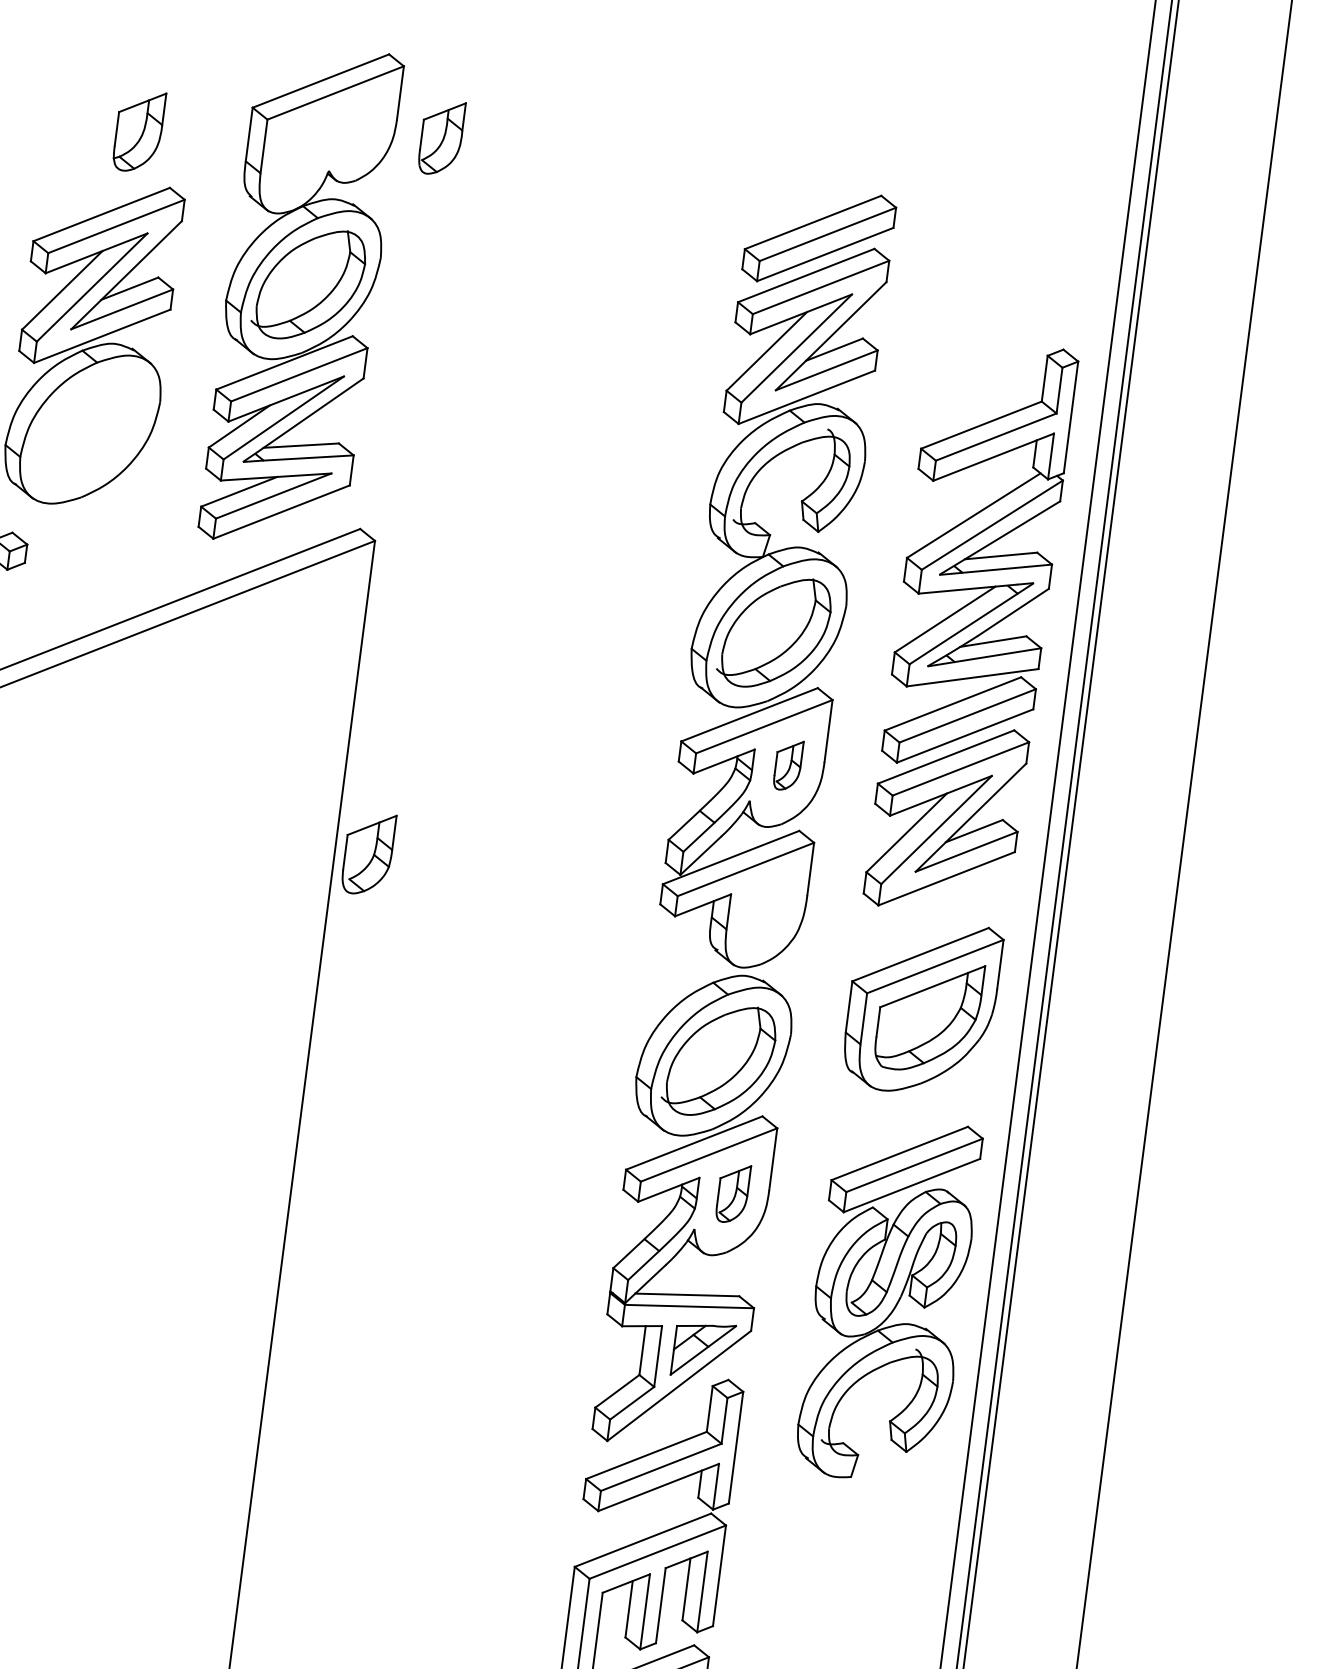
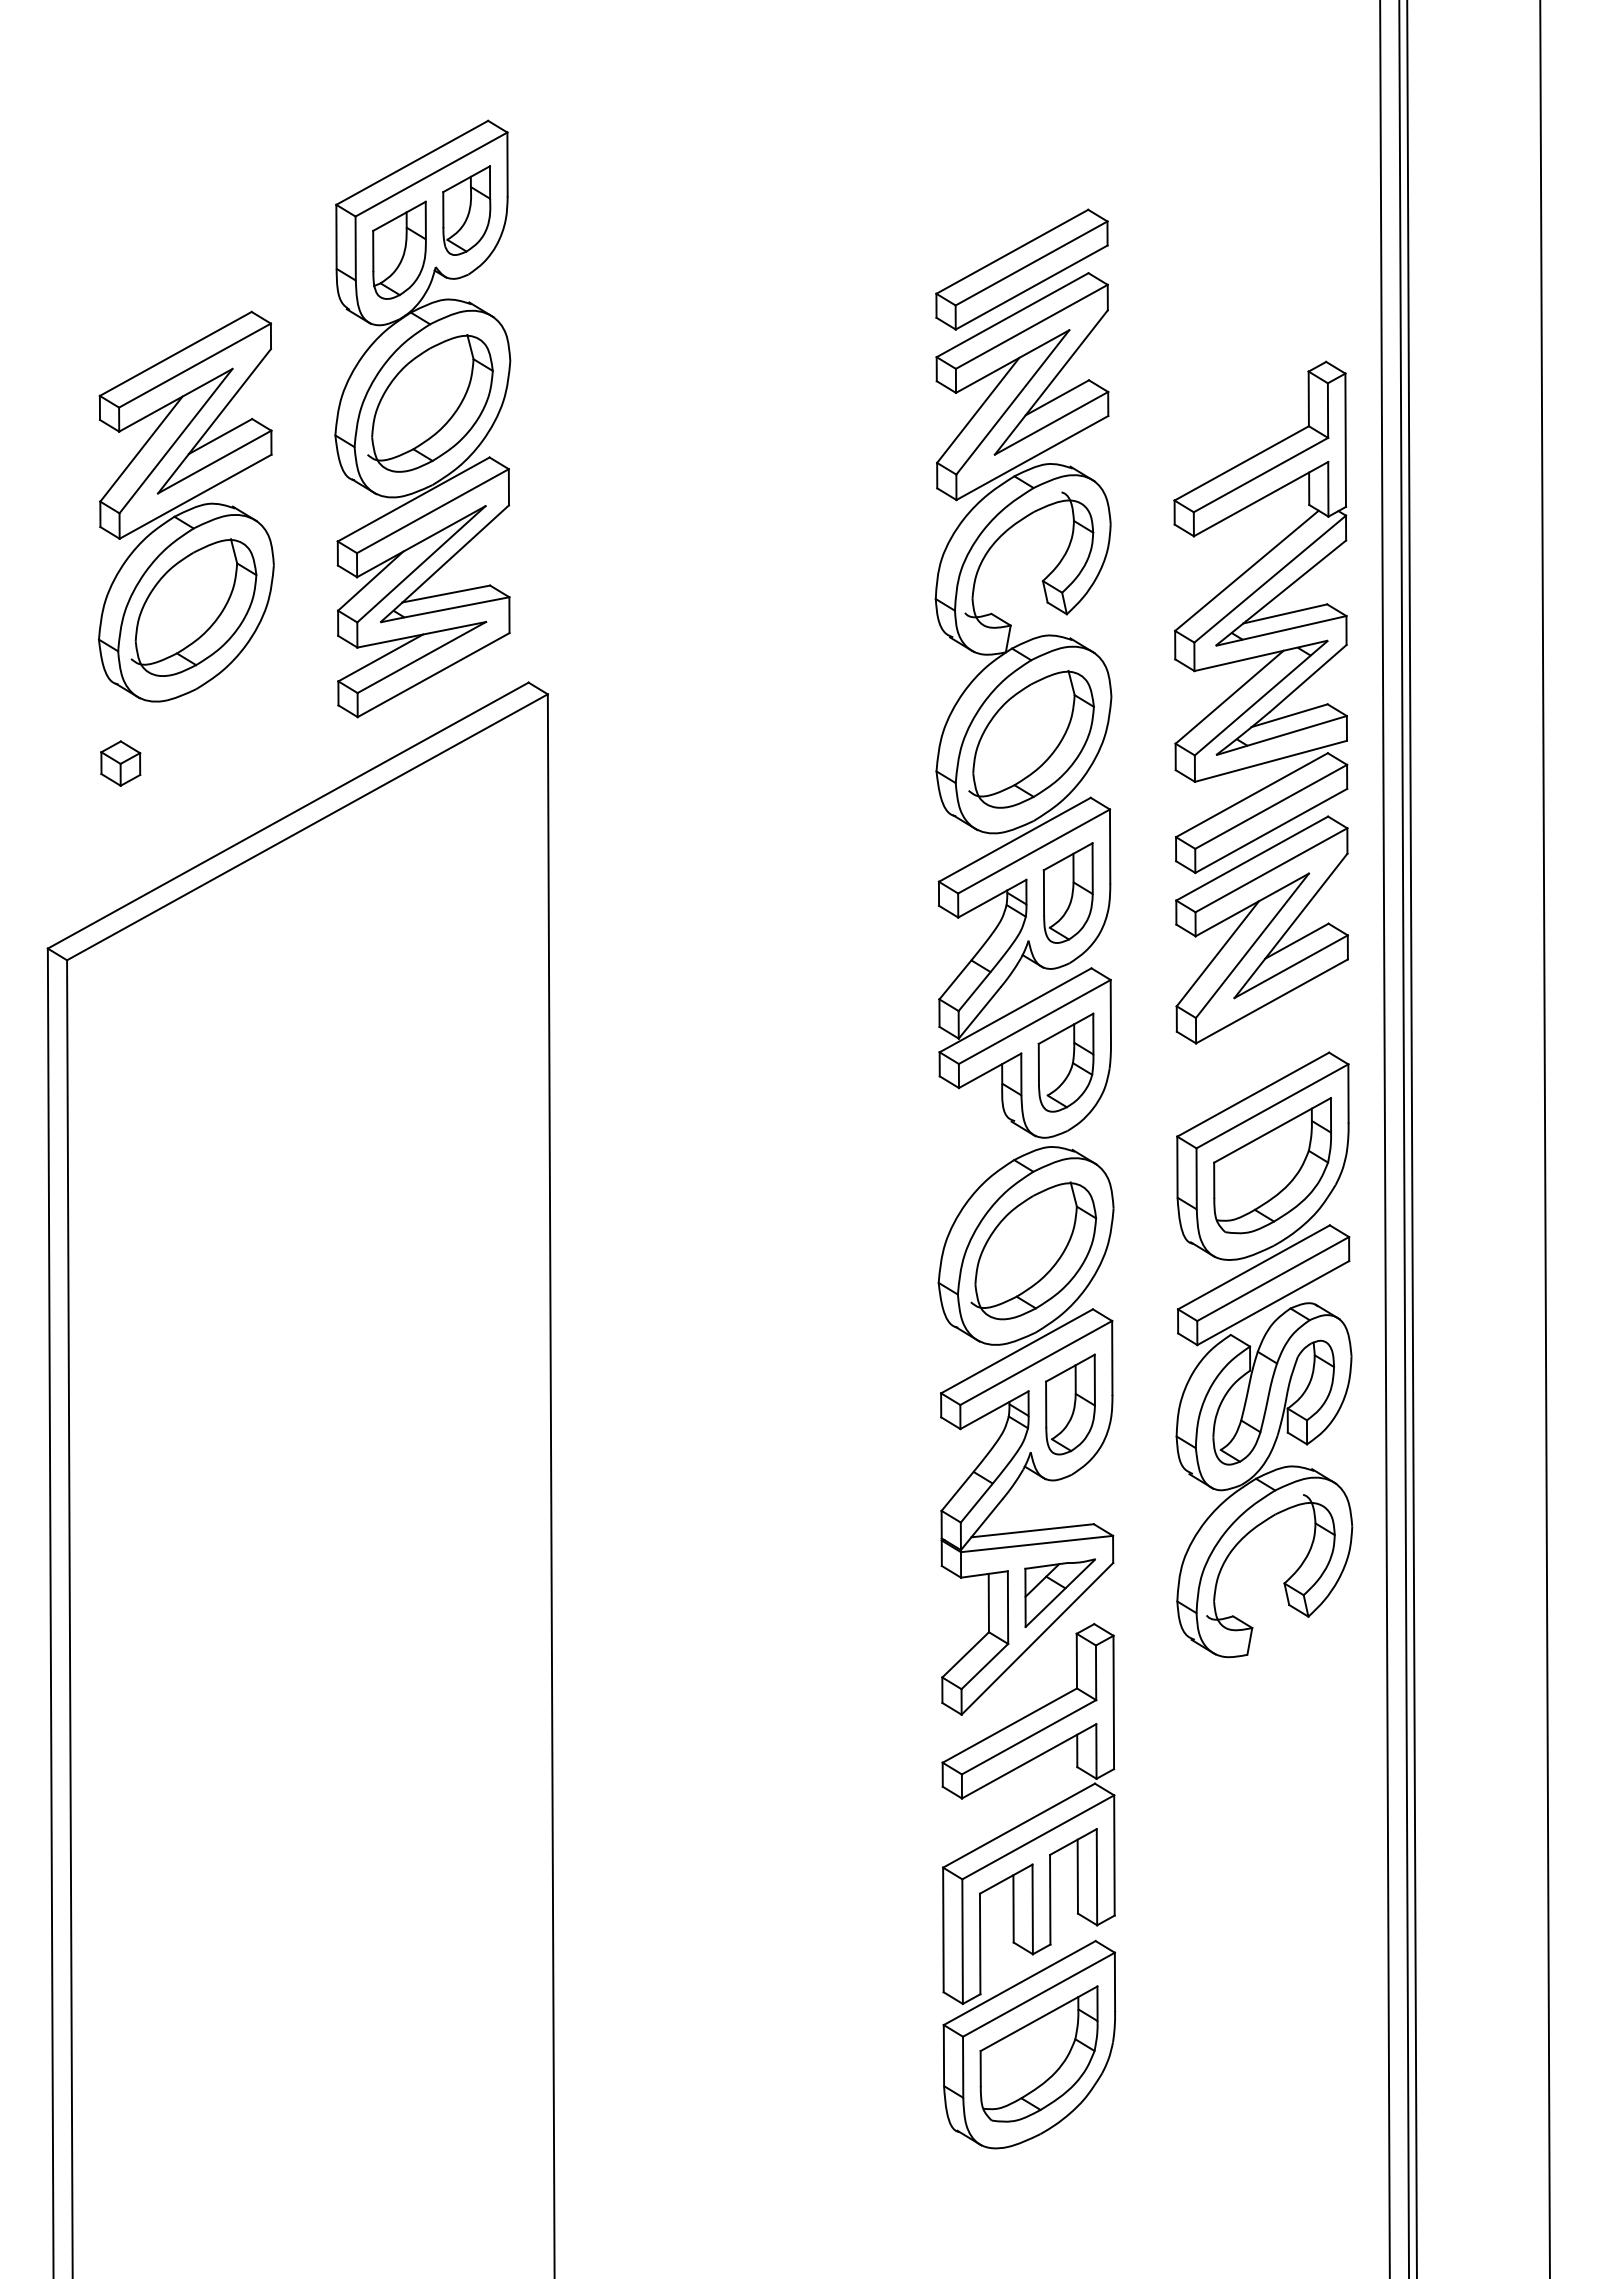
part: (139, 130) -> (399, 249), moved
part: (441, 137) -> (466, 210), moved
part: (88, 428) -> (193, 607), added
part: (787, 764) -> (1067, 892), size x1.67
part: (367, 853) -> (1065, 1062), moved
part: (733, 1193) -> (1070, 1404), size x1.43
part: (889, 1300) -> (1264, 1441), moved

